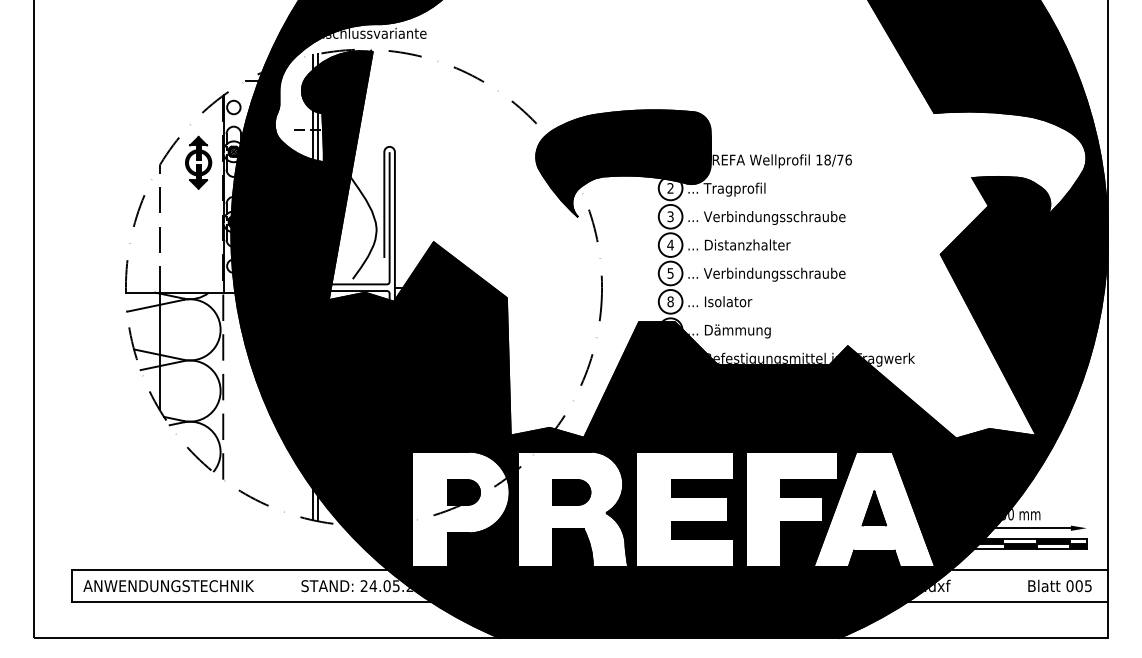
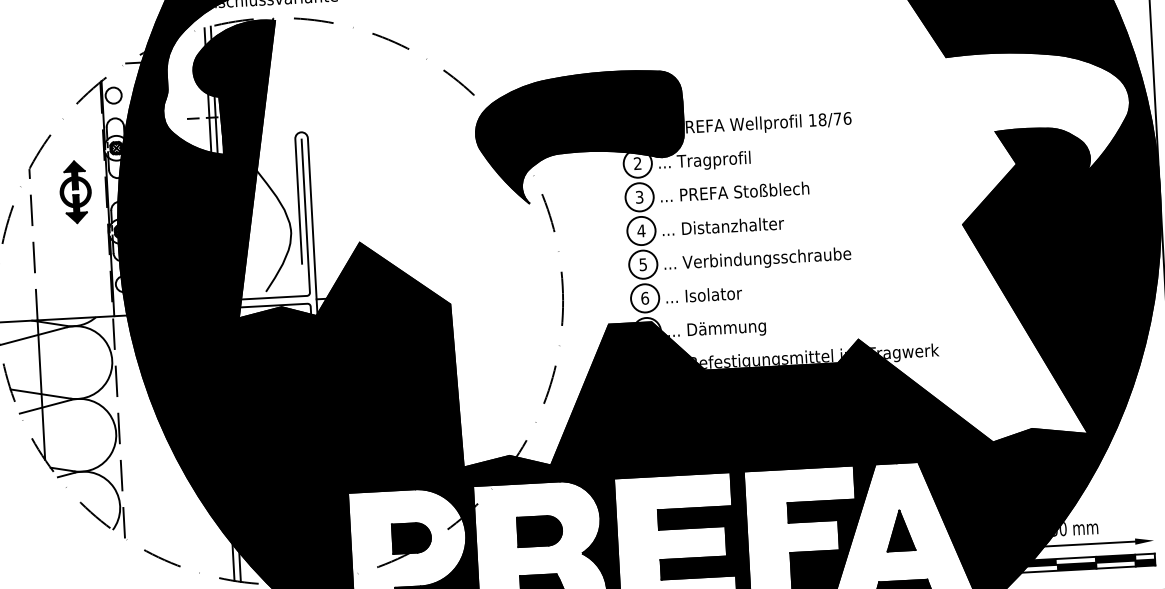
part: (198, 162) -> (75, 191), moved
text: (774, 217) -> (763, 191), ... Verbindungsschraube -> ... PREFA Stoßblech
text: (670, 301) -> (644, 297), 8 -> 6

